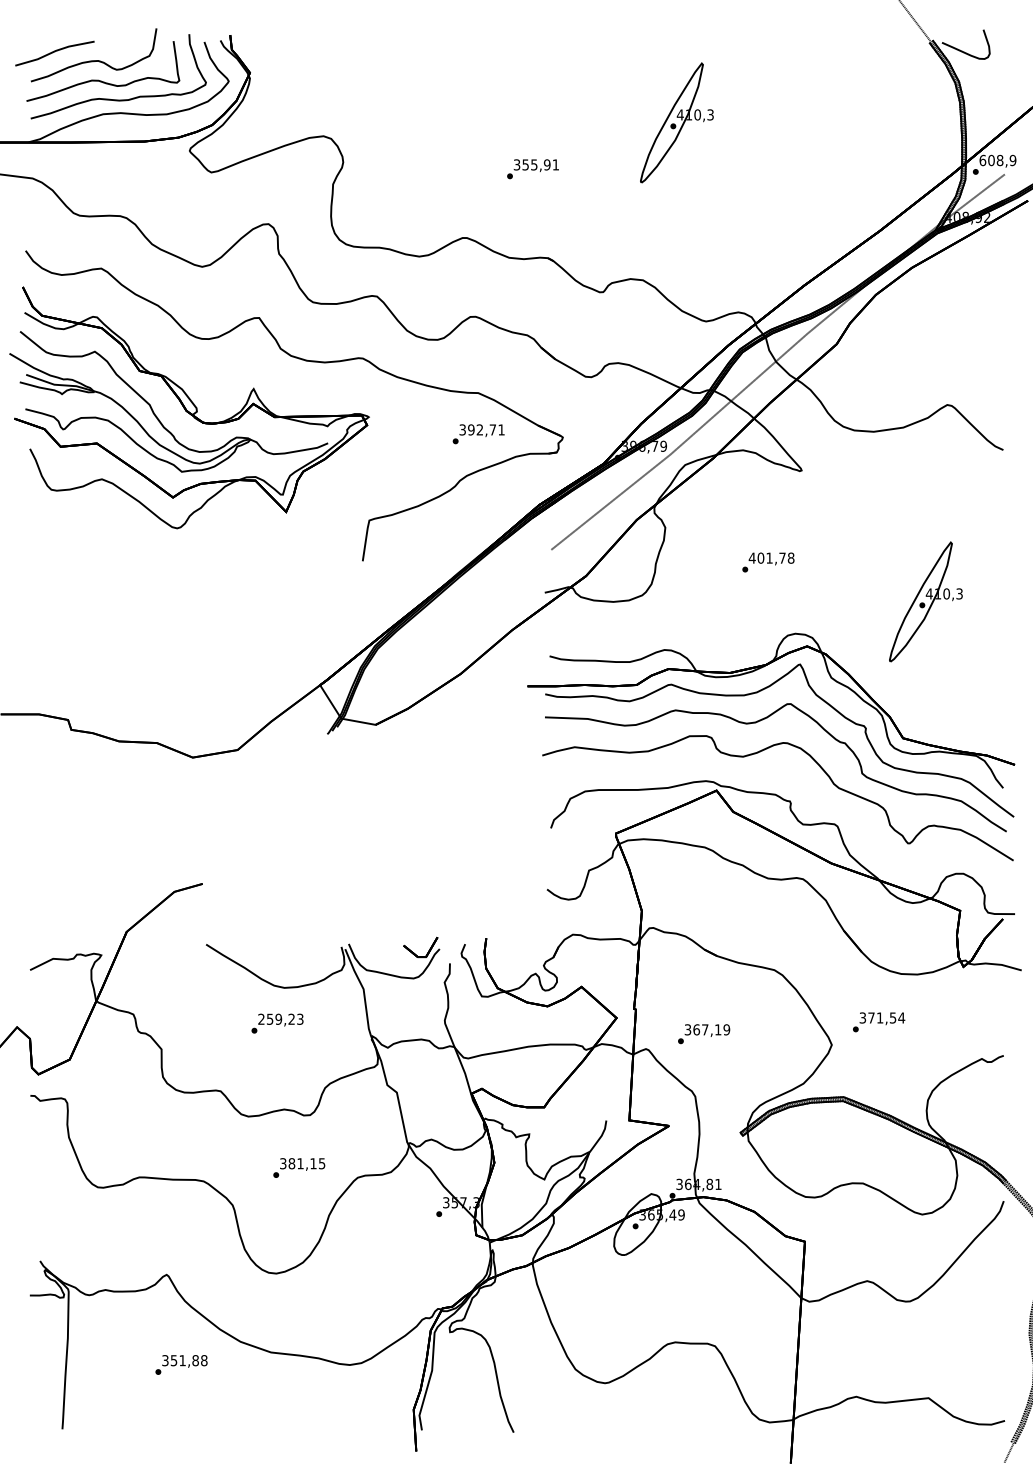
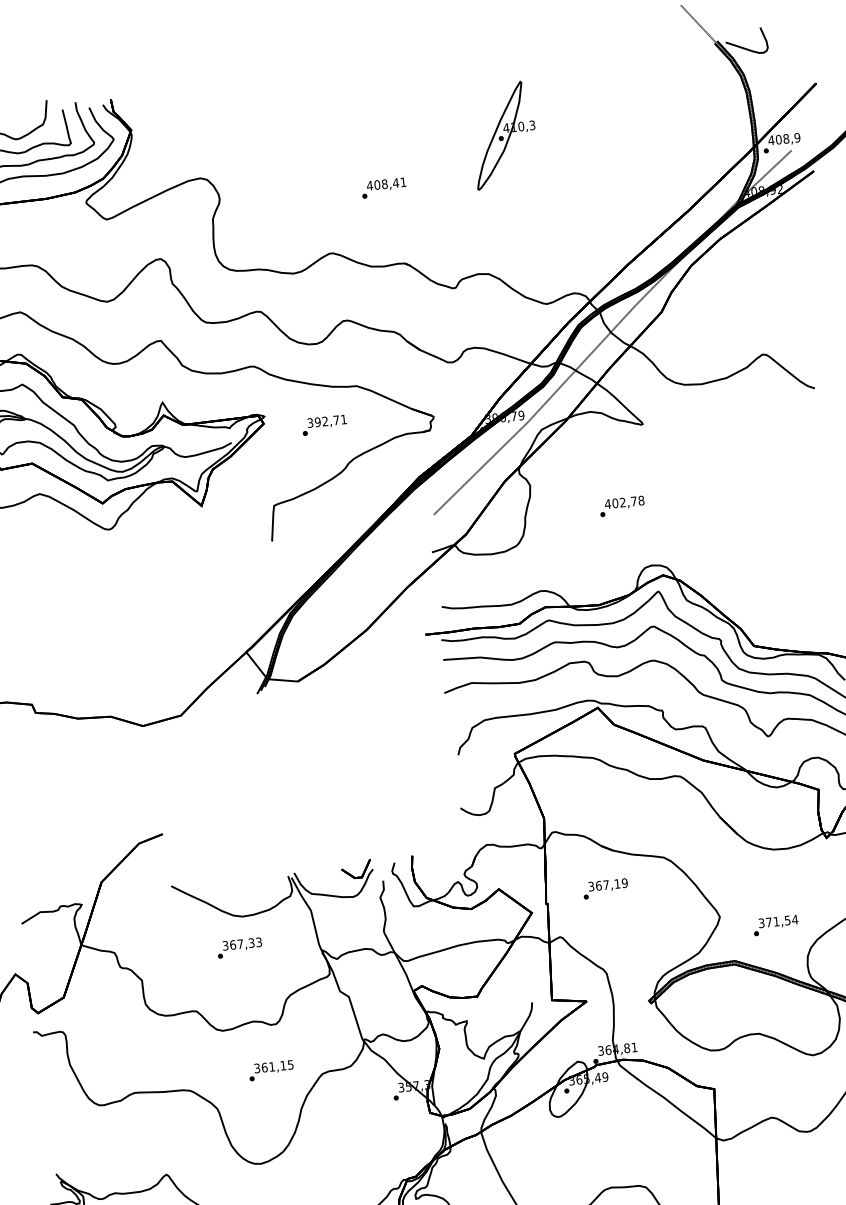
text: (982, 160) -> (771, 140), 608,9 -> 408,9
text: (531, 164) -> (382, 184), 355,91 -> 408,41
text: (478, 434) -> (324, 425), moved
text: (769, 557) -> (622, 502), 401,78 -> 402,78
part: (925, 601) -> (761, 526), removed
text: (276, 1018) -> (238, 943), 259,23 -> 367,33
text: (879, 1022) -> (776, 925), moved
text: (704, 1034) -> (606, 889), moved
text: (291, 1163) -> (264, 1067), 381,15 -> 361,15

